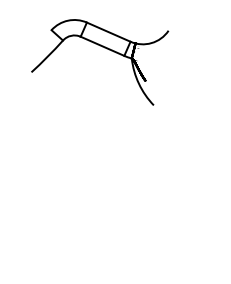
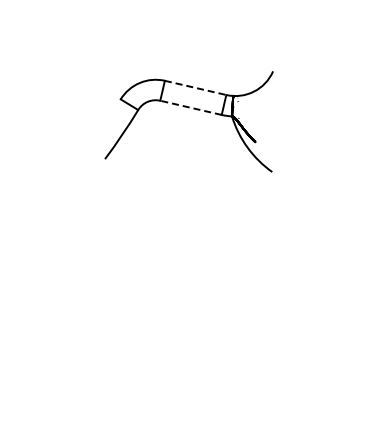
line: (108, 31) -> (195, 87), solid -> dashed
line: (102, 46) -> (191, 107), solid -> dashed

